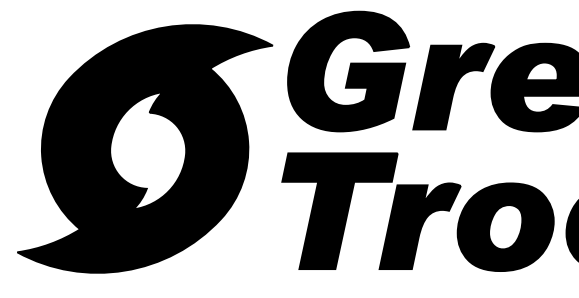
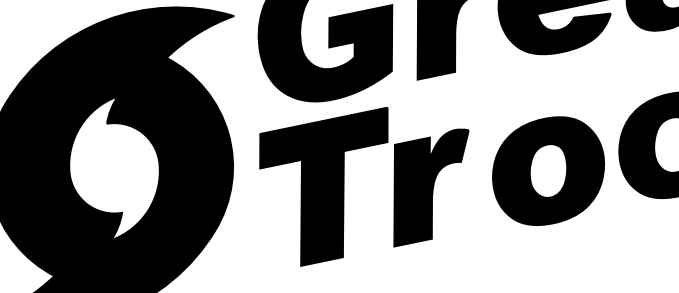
part: (390, 212) -> (393, 178), moved

